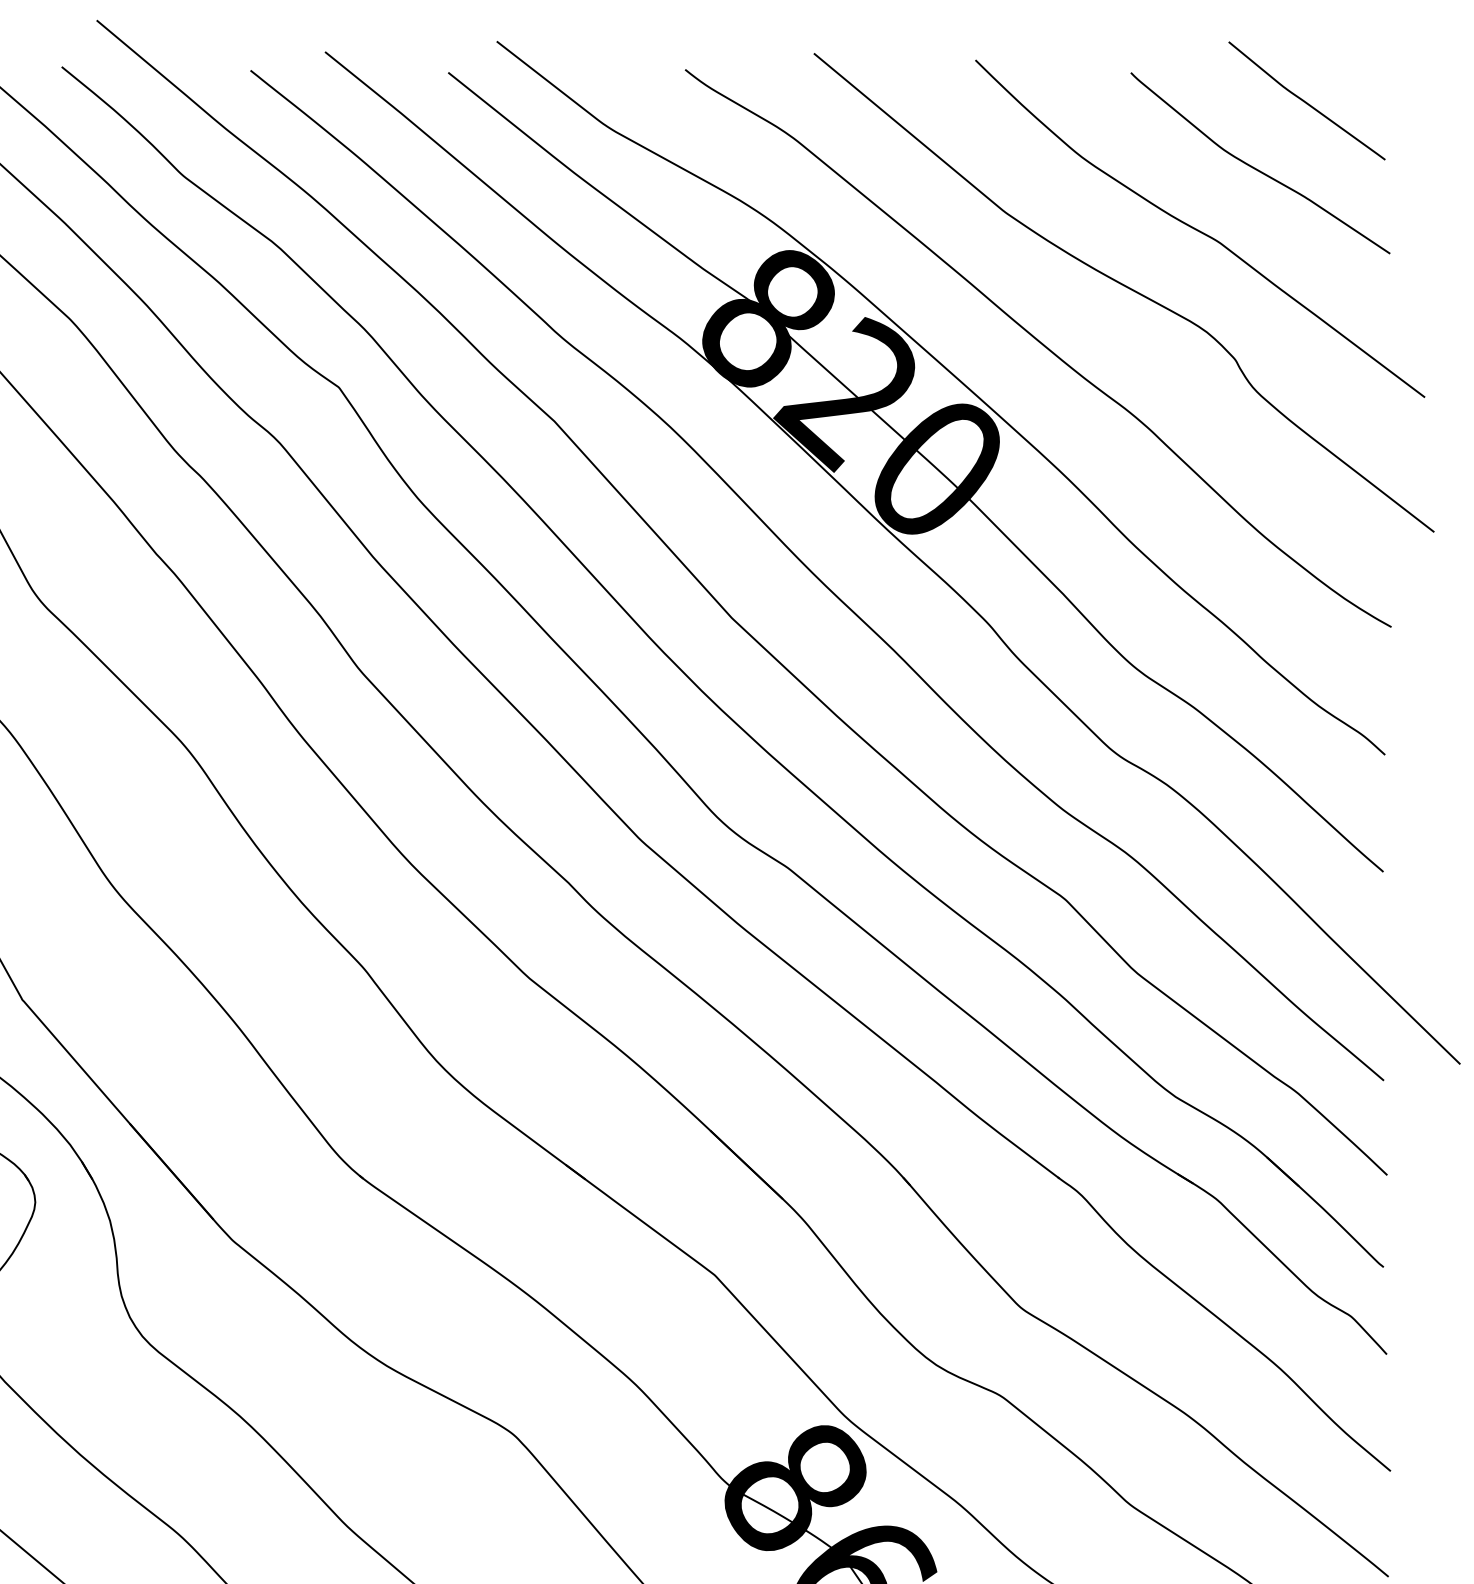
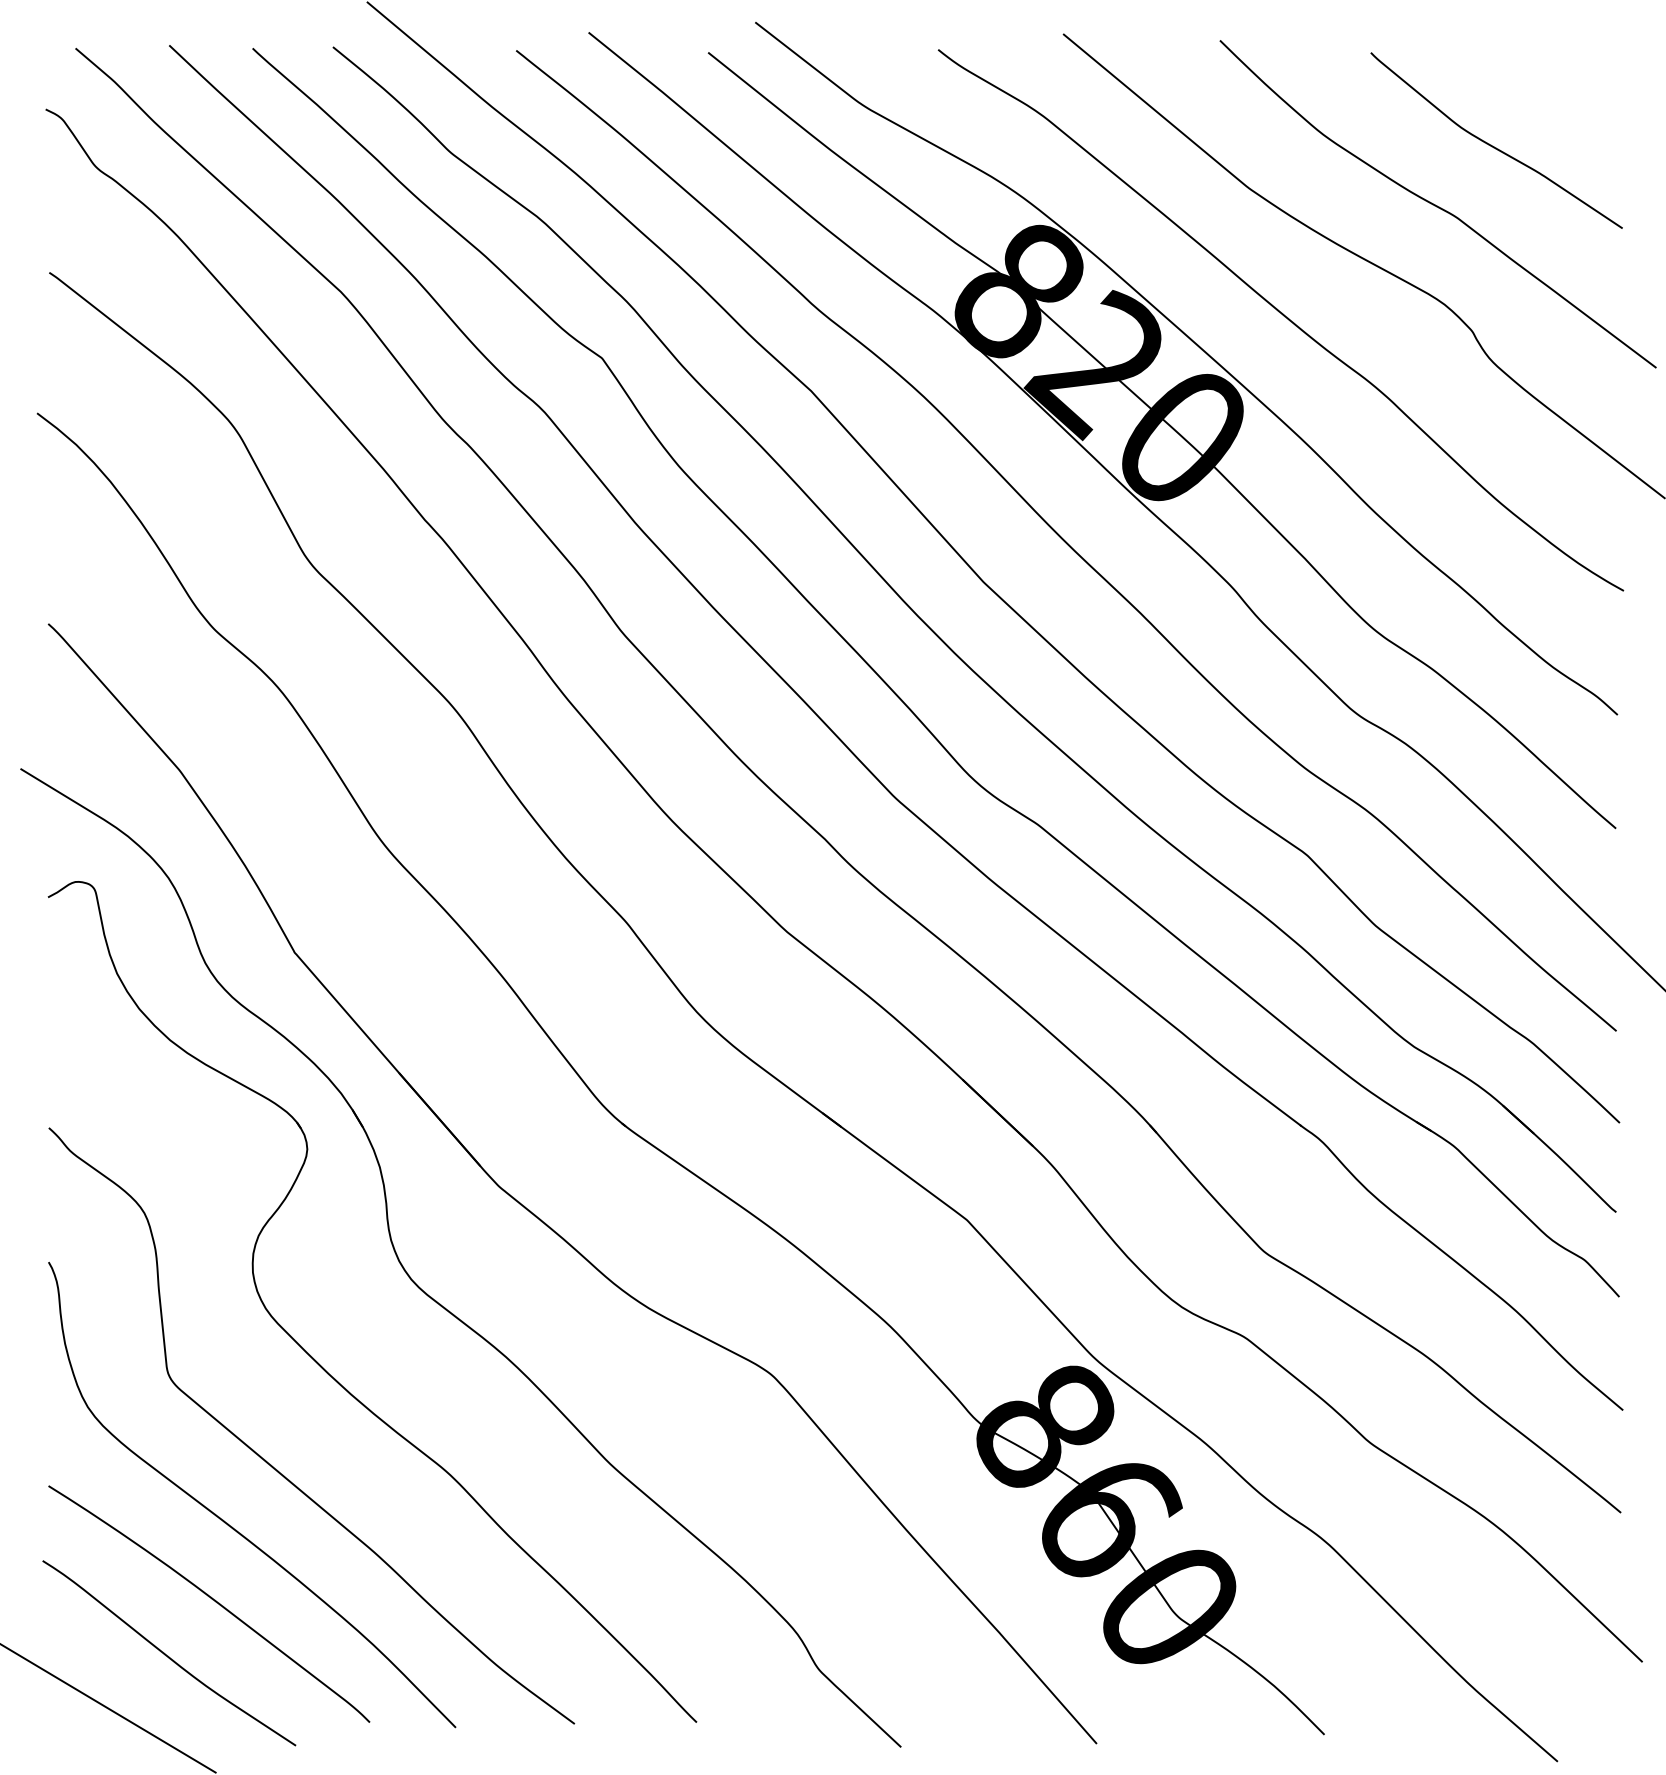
curve: (1305, 101) -> (1540, 80), removed

